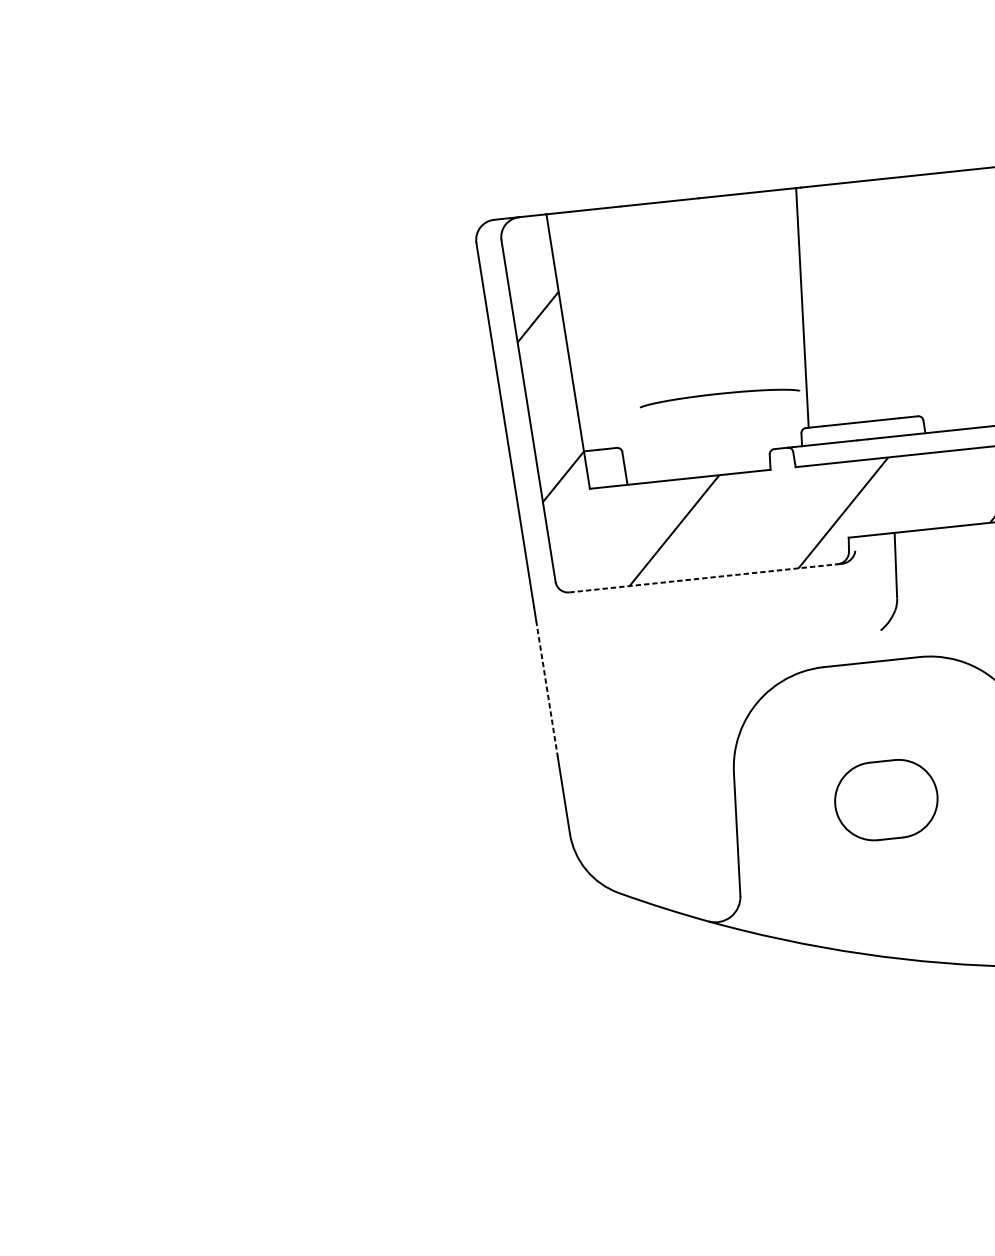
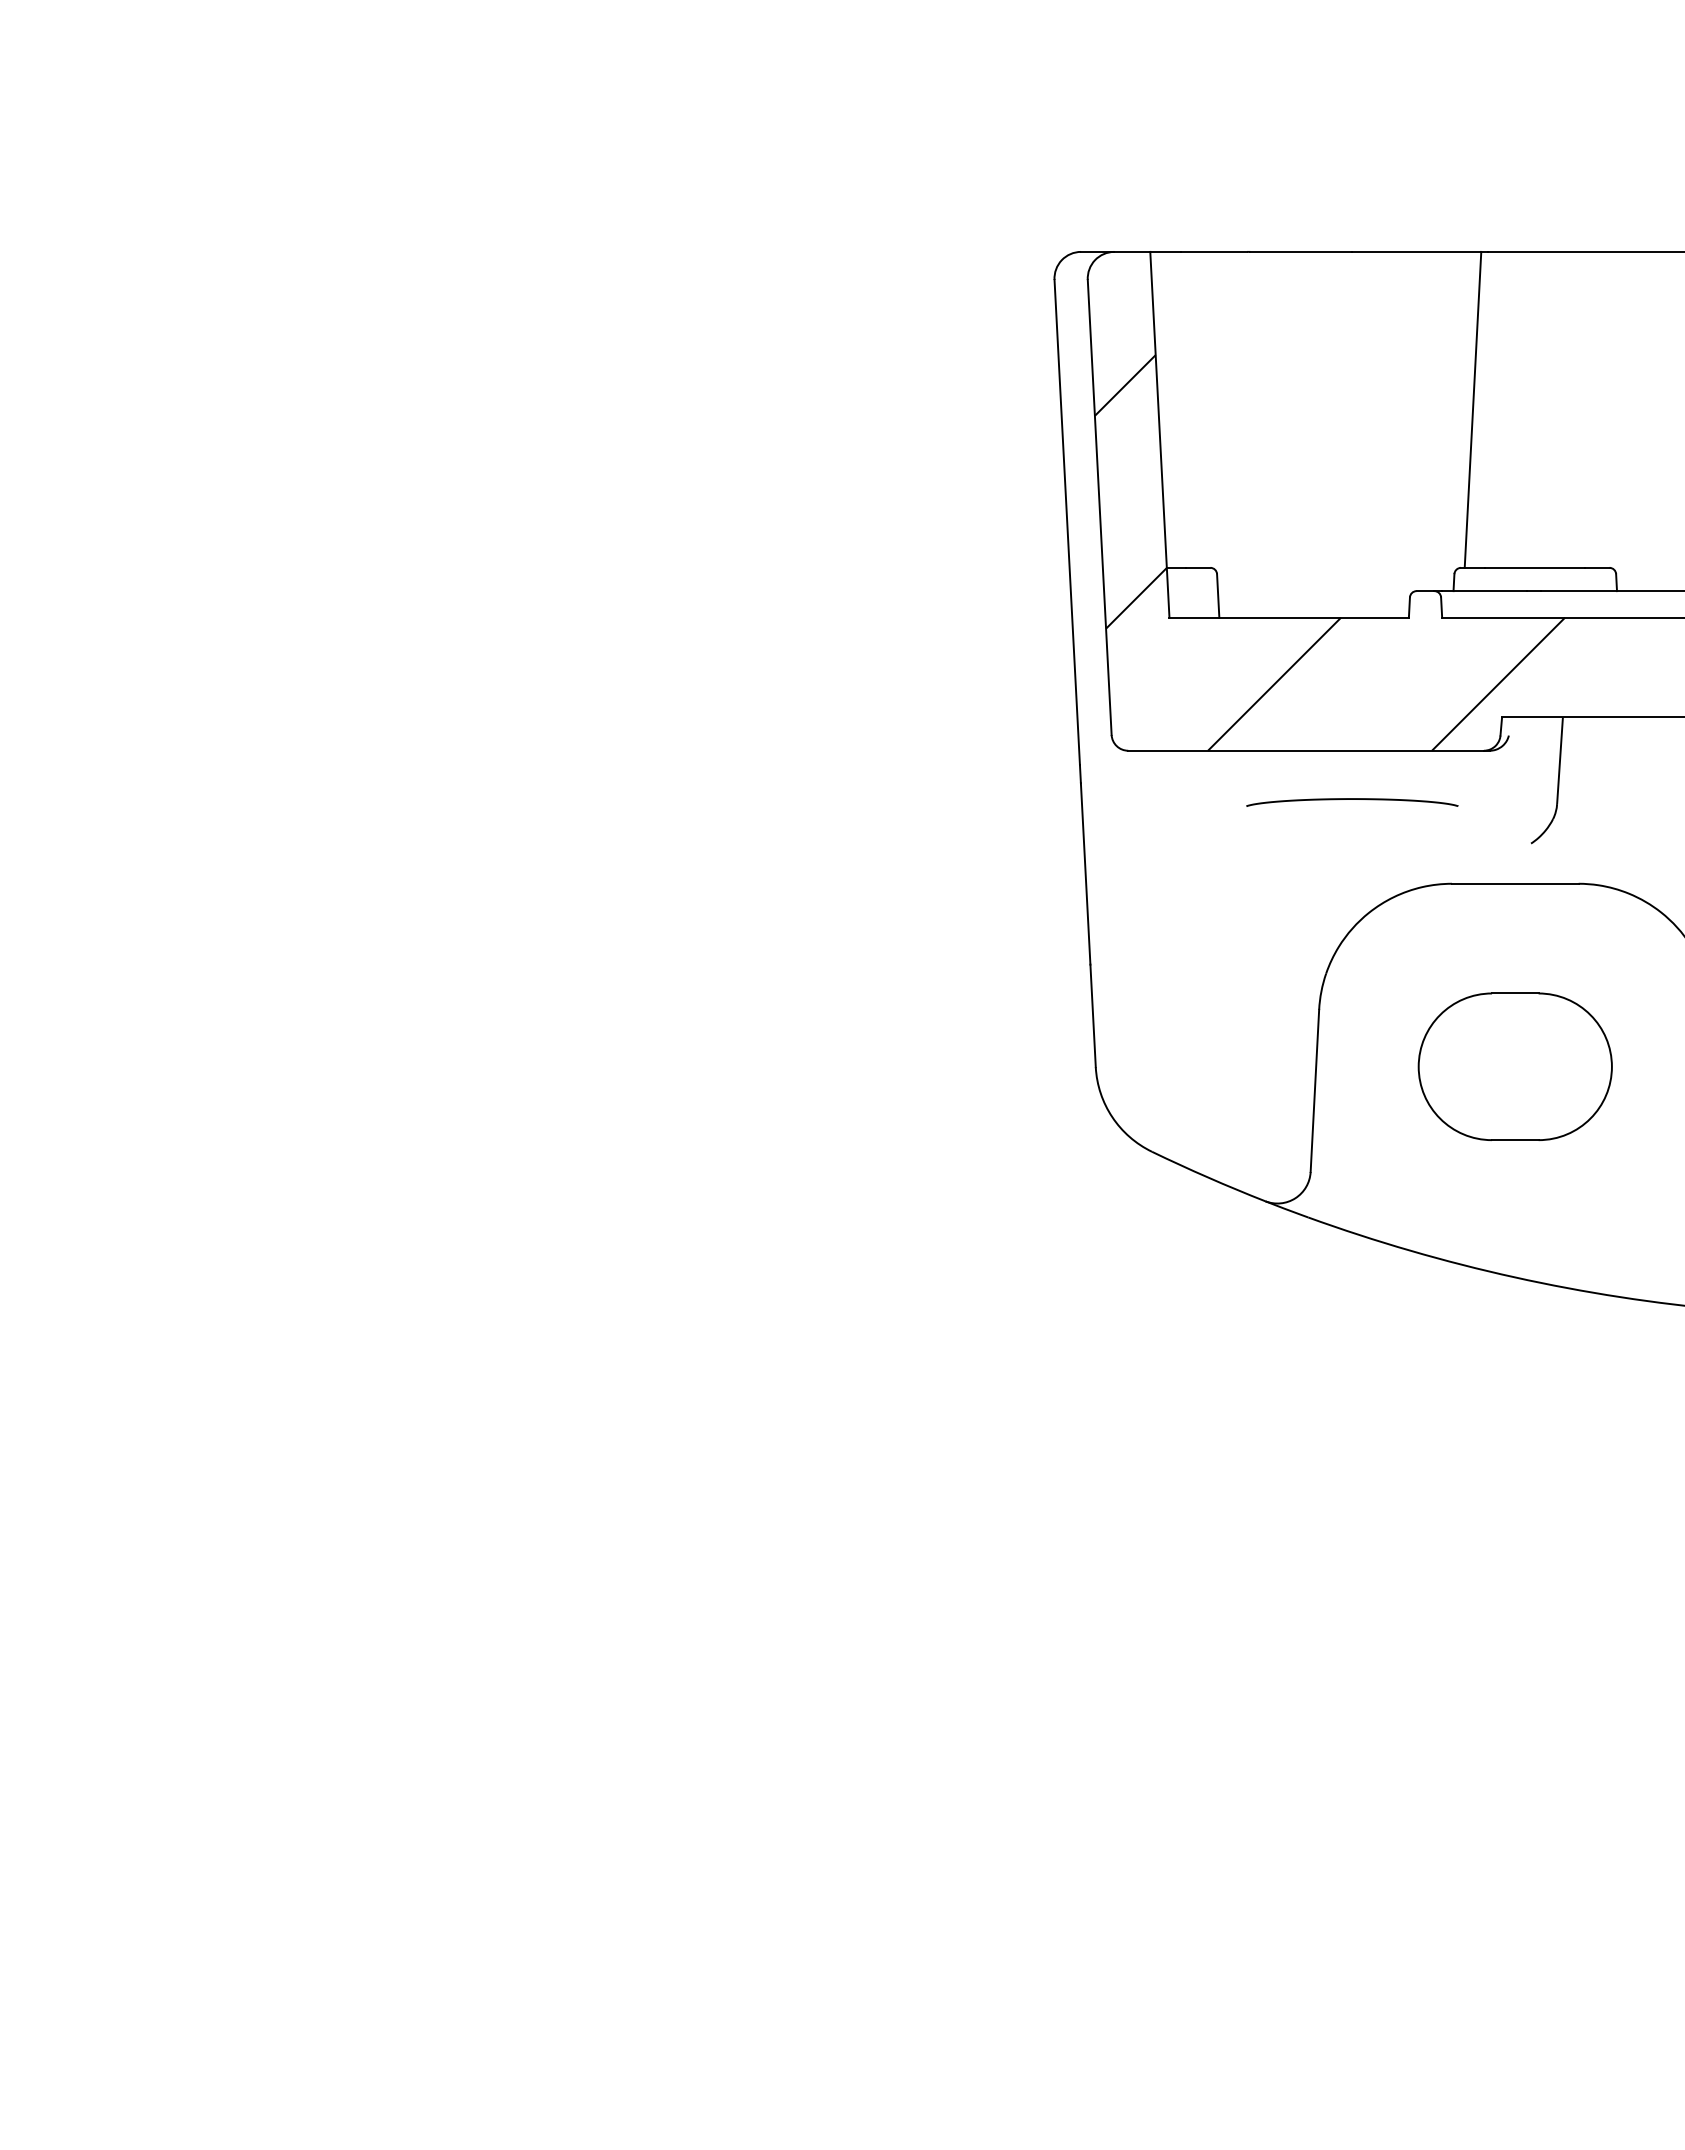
curve: (719, 394) -> (1352, 799), moved
line: (703, 578) -> (1306, 750), dashed -> solid
line: (546, 688) -> (1085, 873), dashed -> solid
part: (885, 800) -> (1514, 1066), size x1.43

